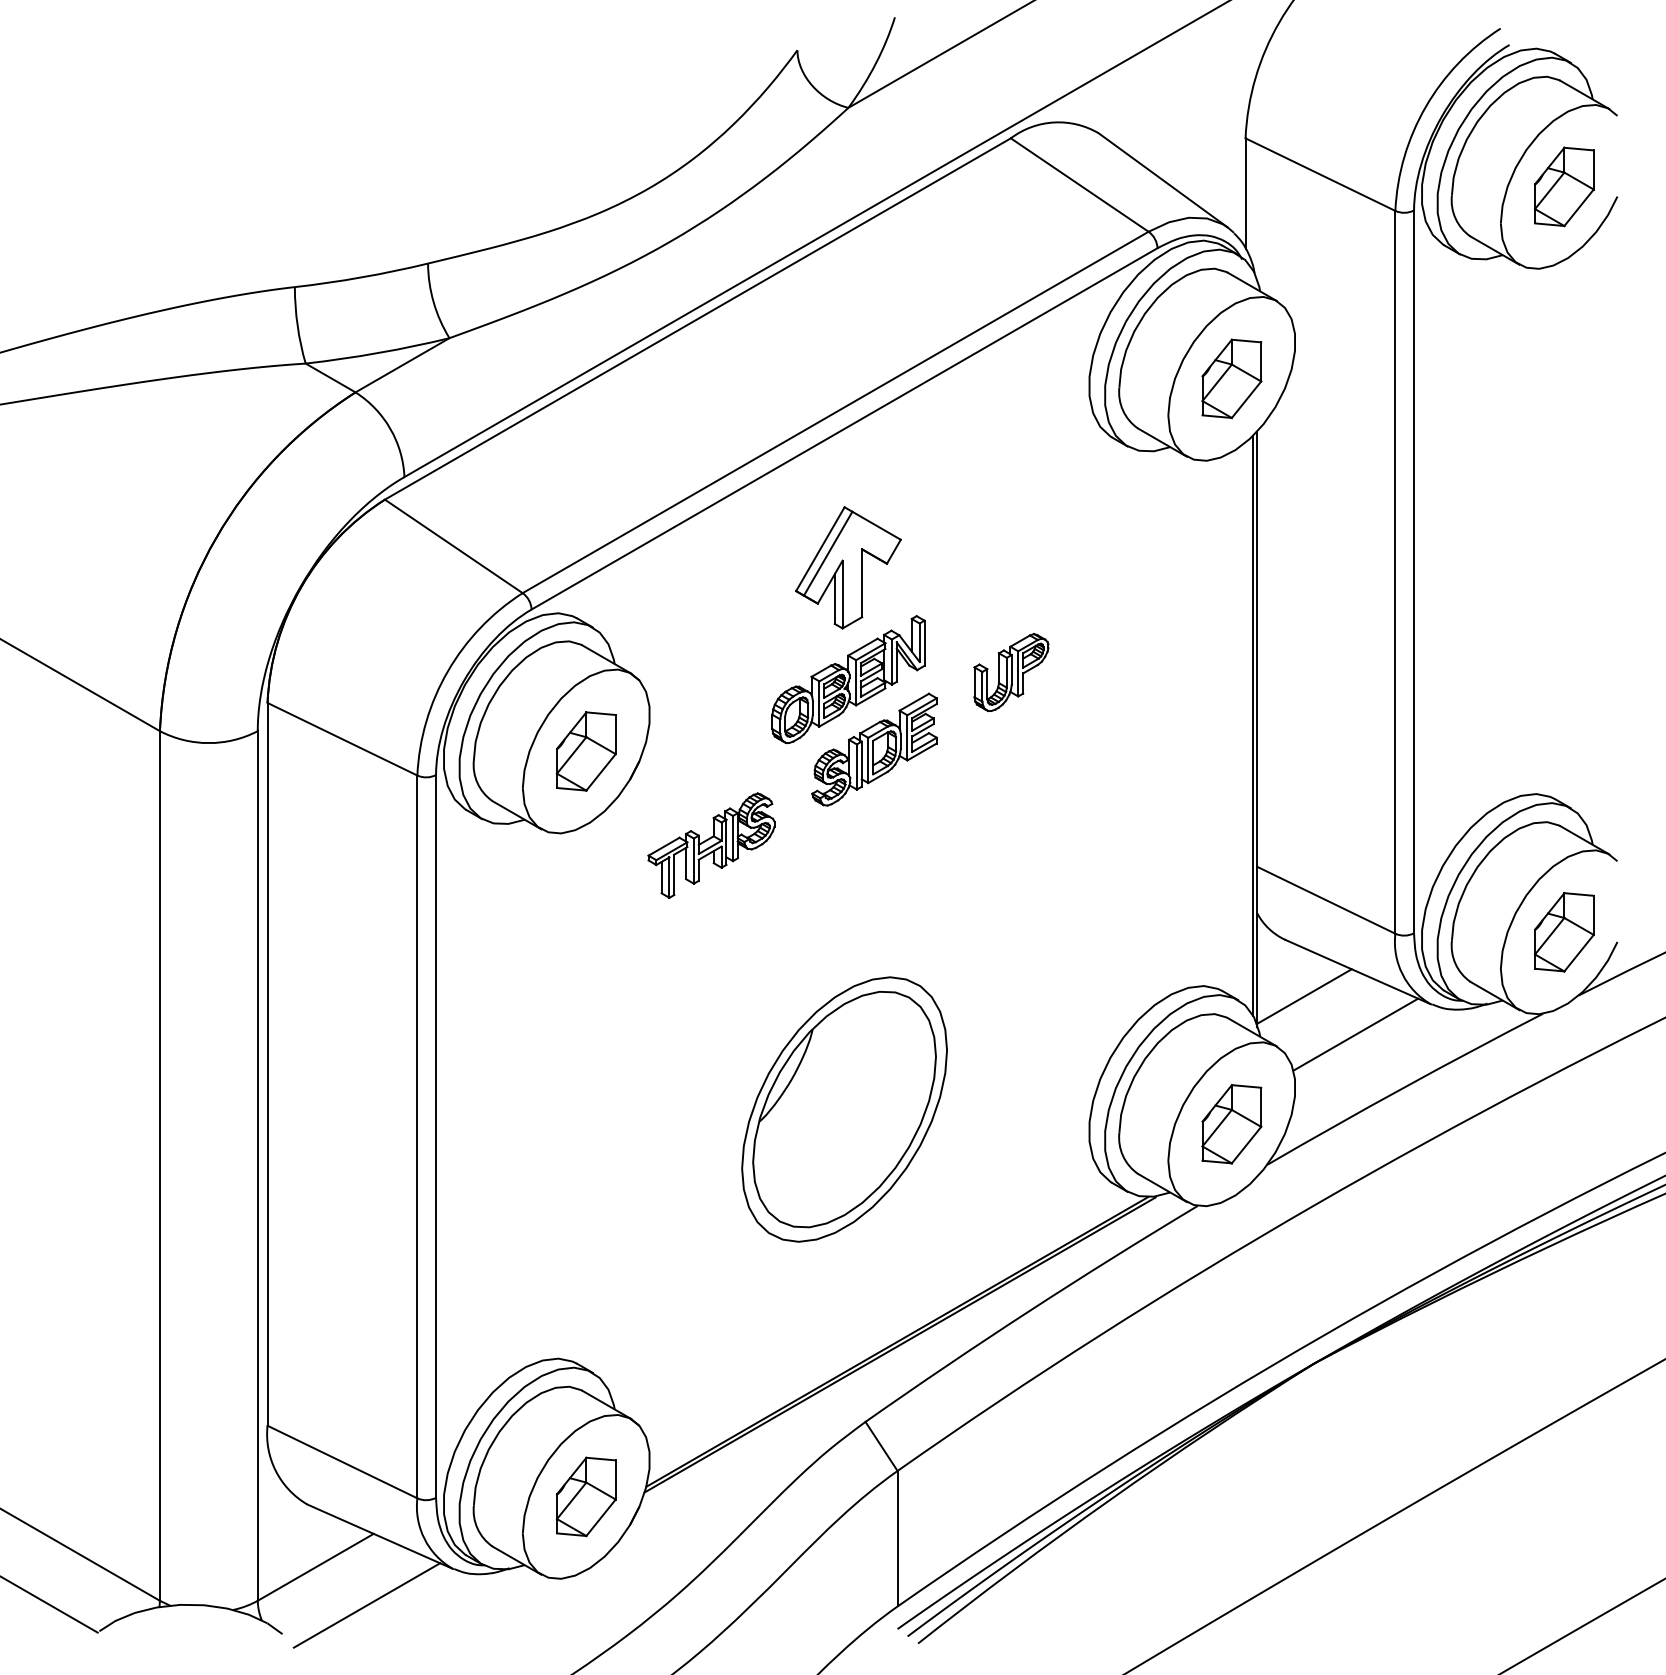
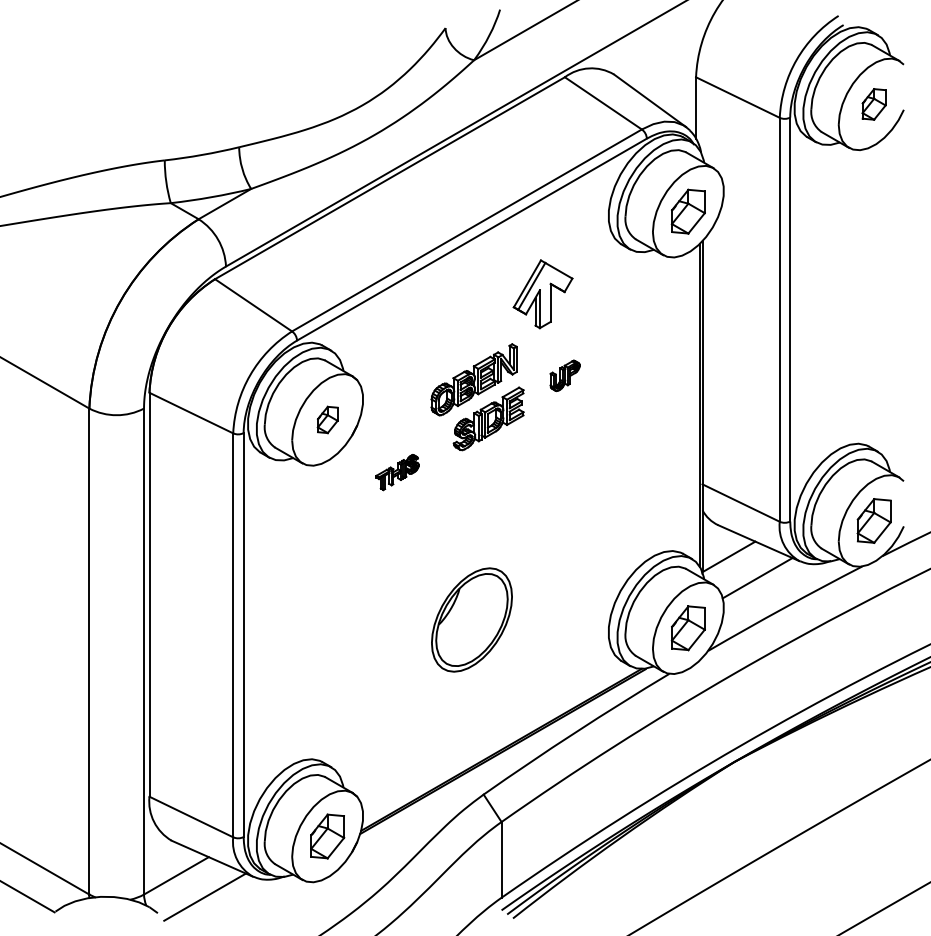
part: (1563, 187) -> (873, 104), size x0.7
part: (847, 568) -> (542, 294), moved
part: (1010, 671) -> (564, 375), size x0.7
part: (586, 750) -> (327, 419), size x0.6
part: (711, 845) -> (397, 472), size x0.6
part: (843, 1108) -> (471, 619), size x0.7

